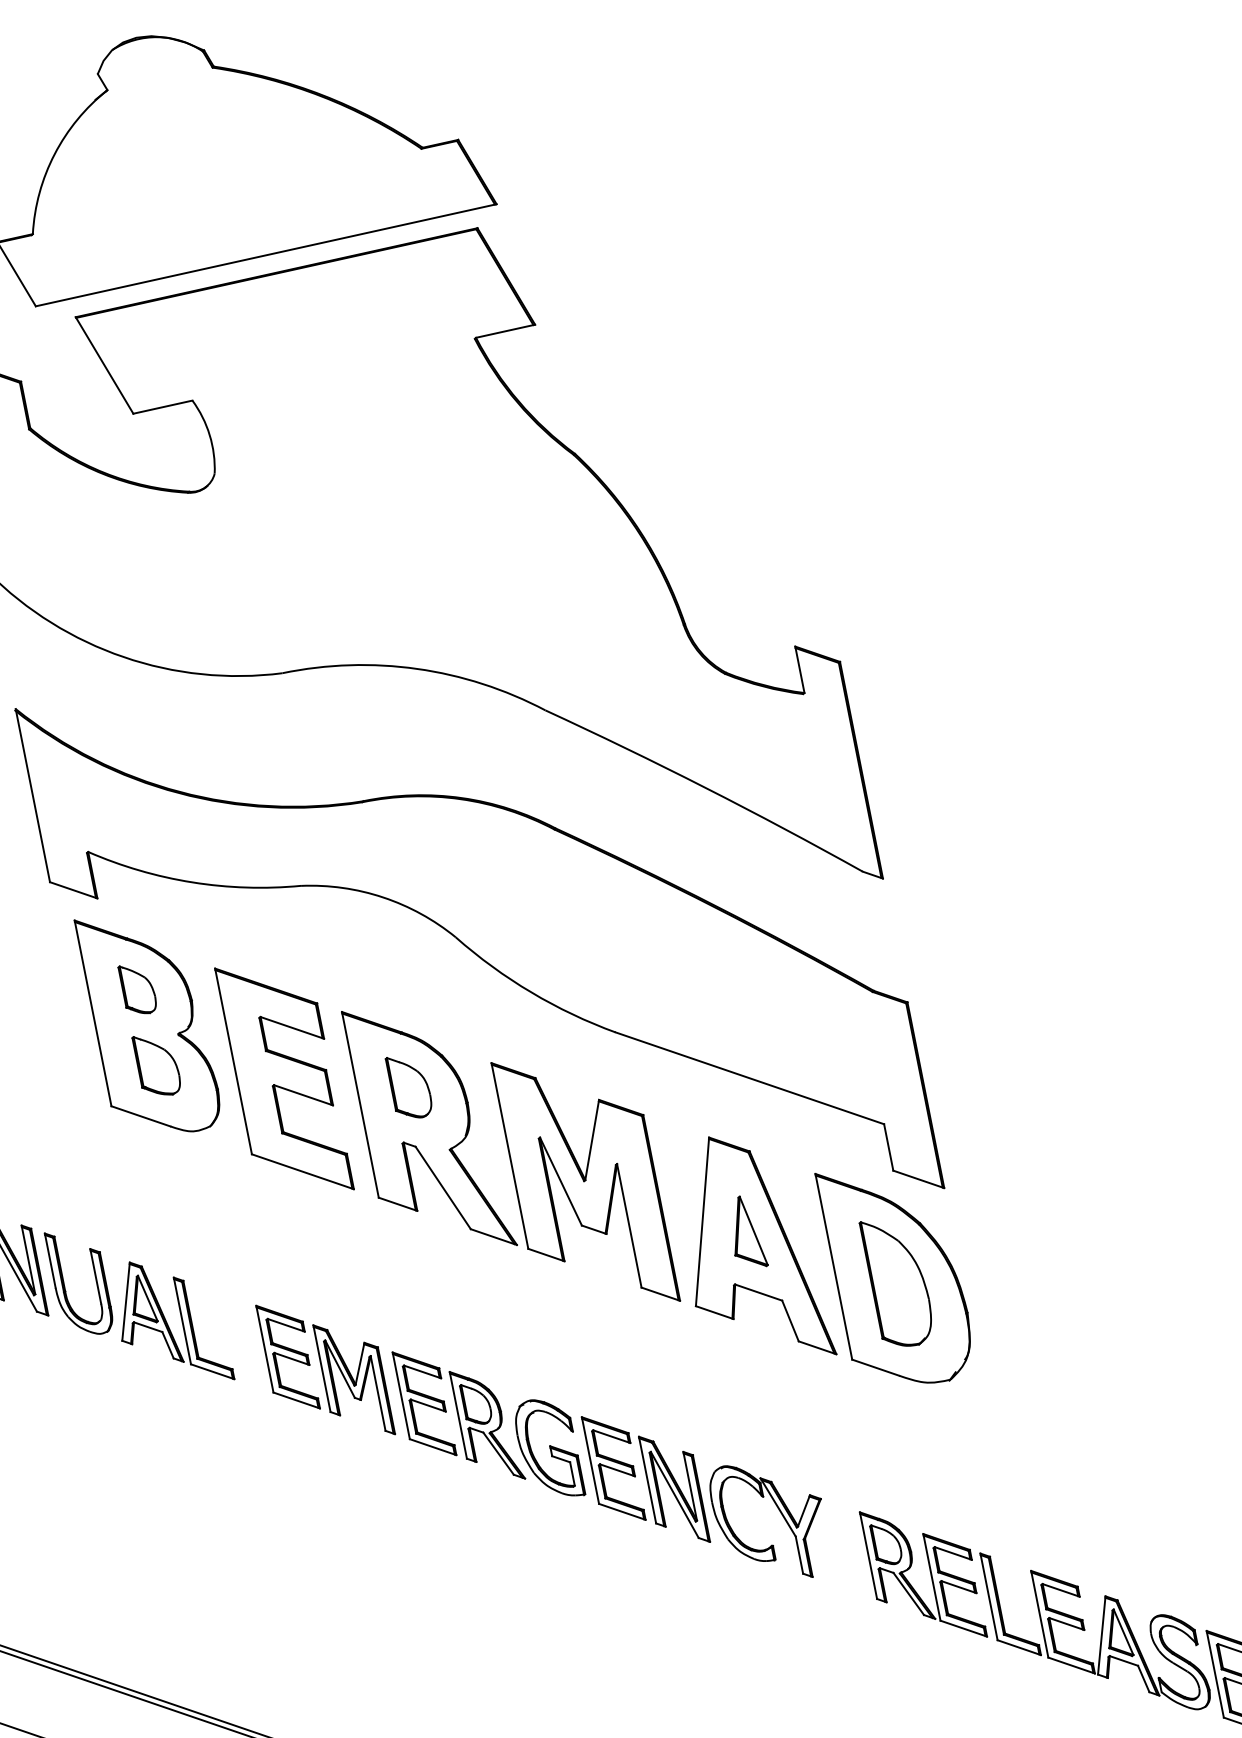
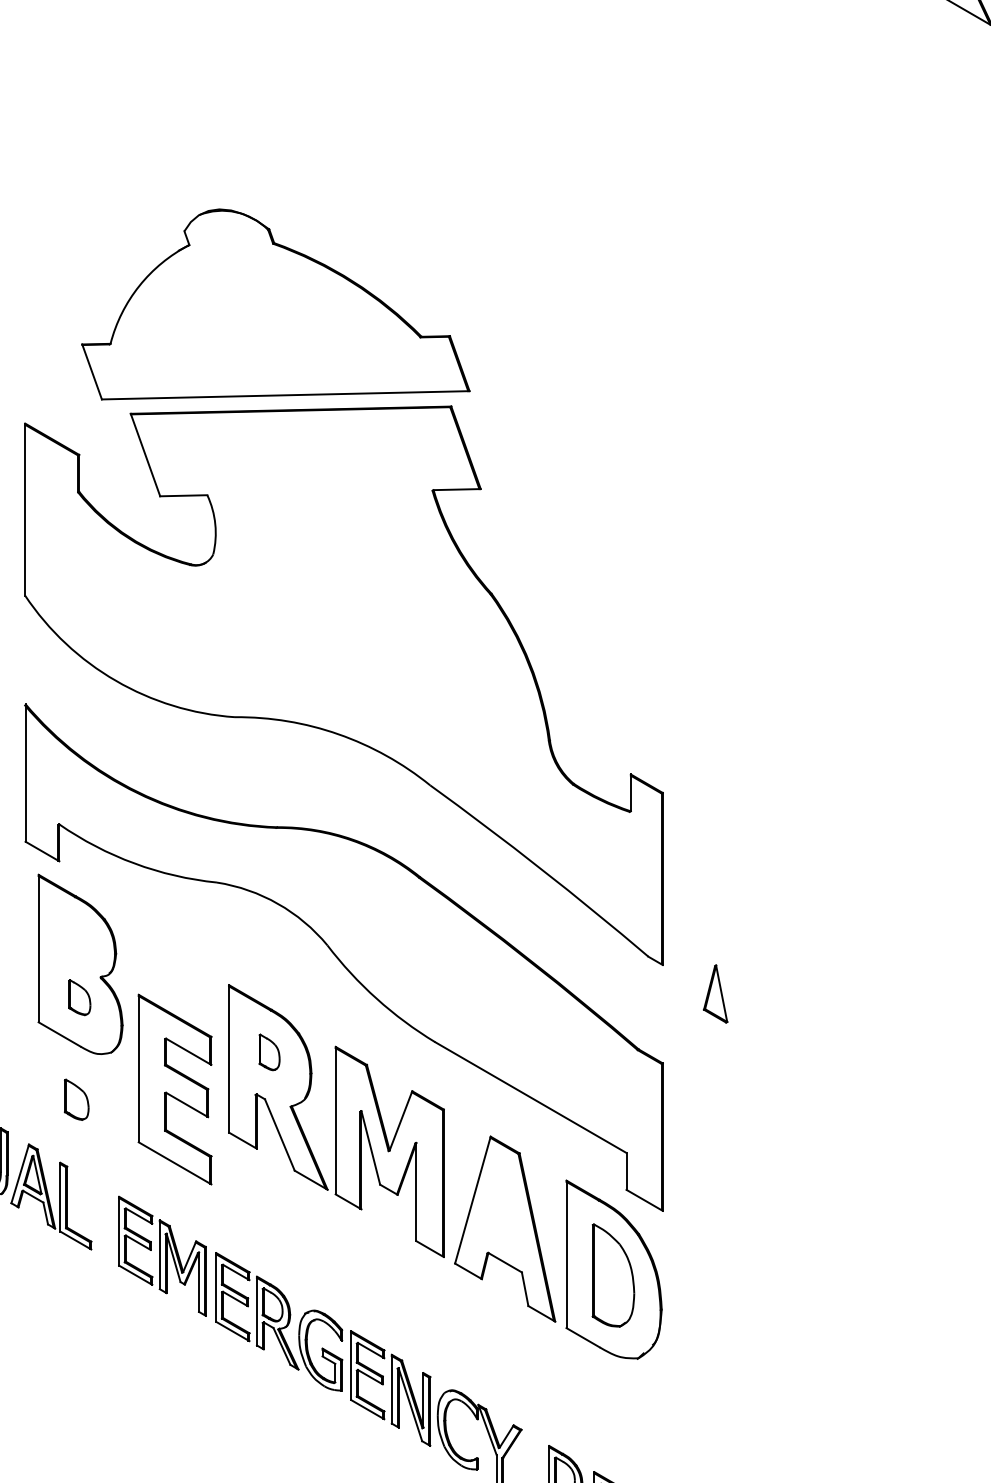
part: (137, 988) -> (76, 1099), moved
part: (156, 1064) -> (79, 997), size x0.7
part: (283, 1078) -> (174, 1089), moved
part: (409, 1086) -> (269, 1052), size x0.7
part: (745, 1232) -> (715, 993), moved

